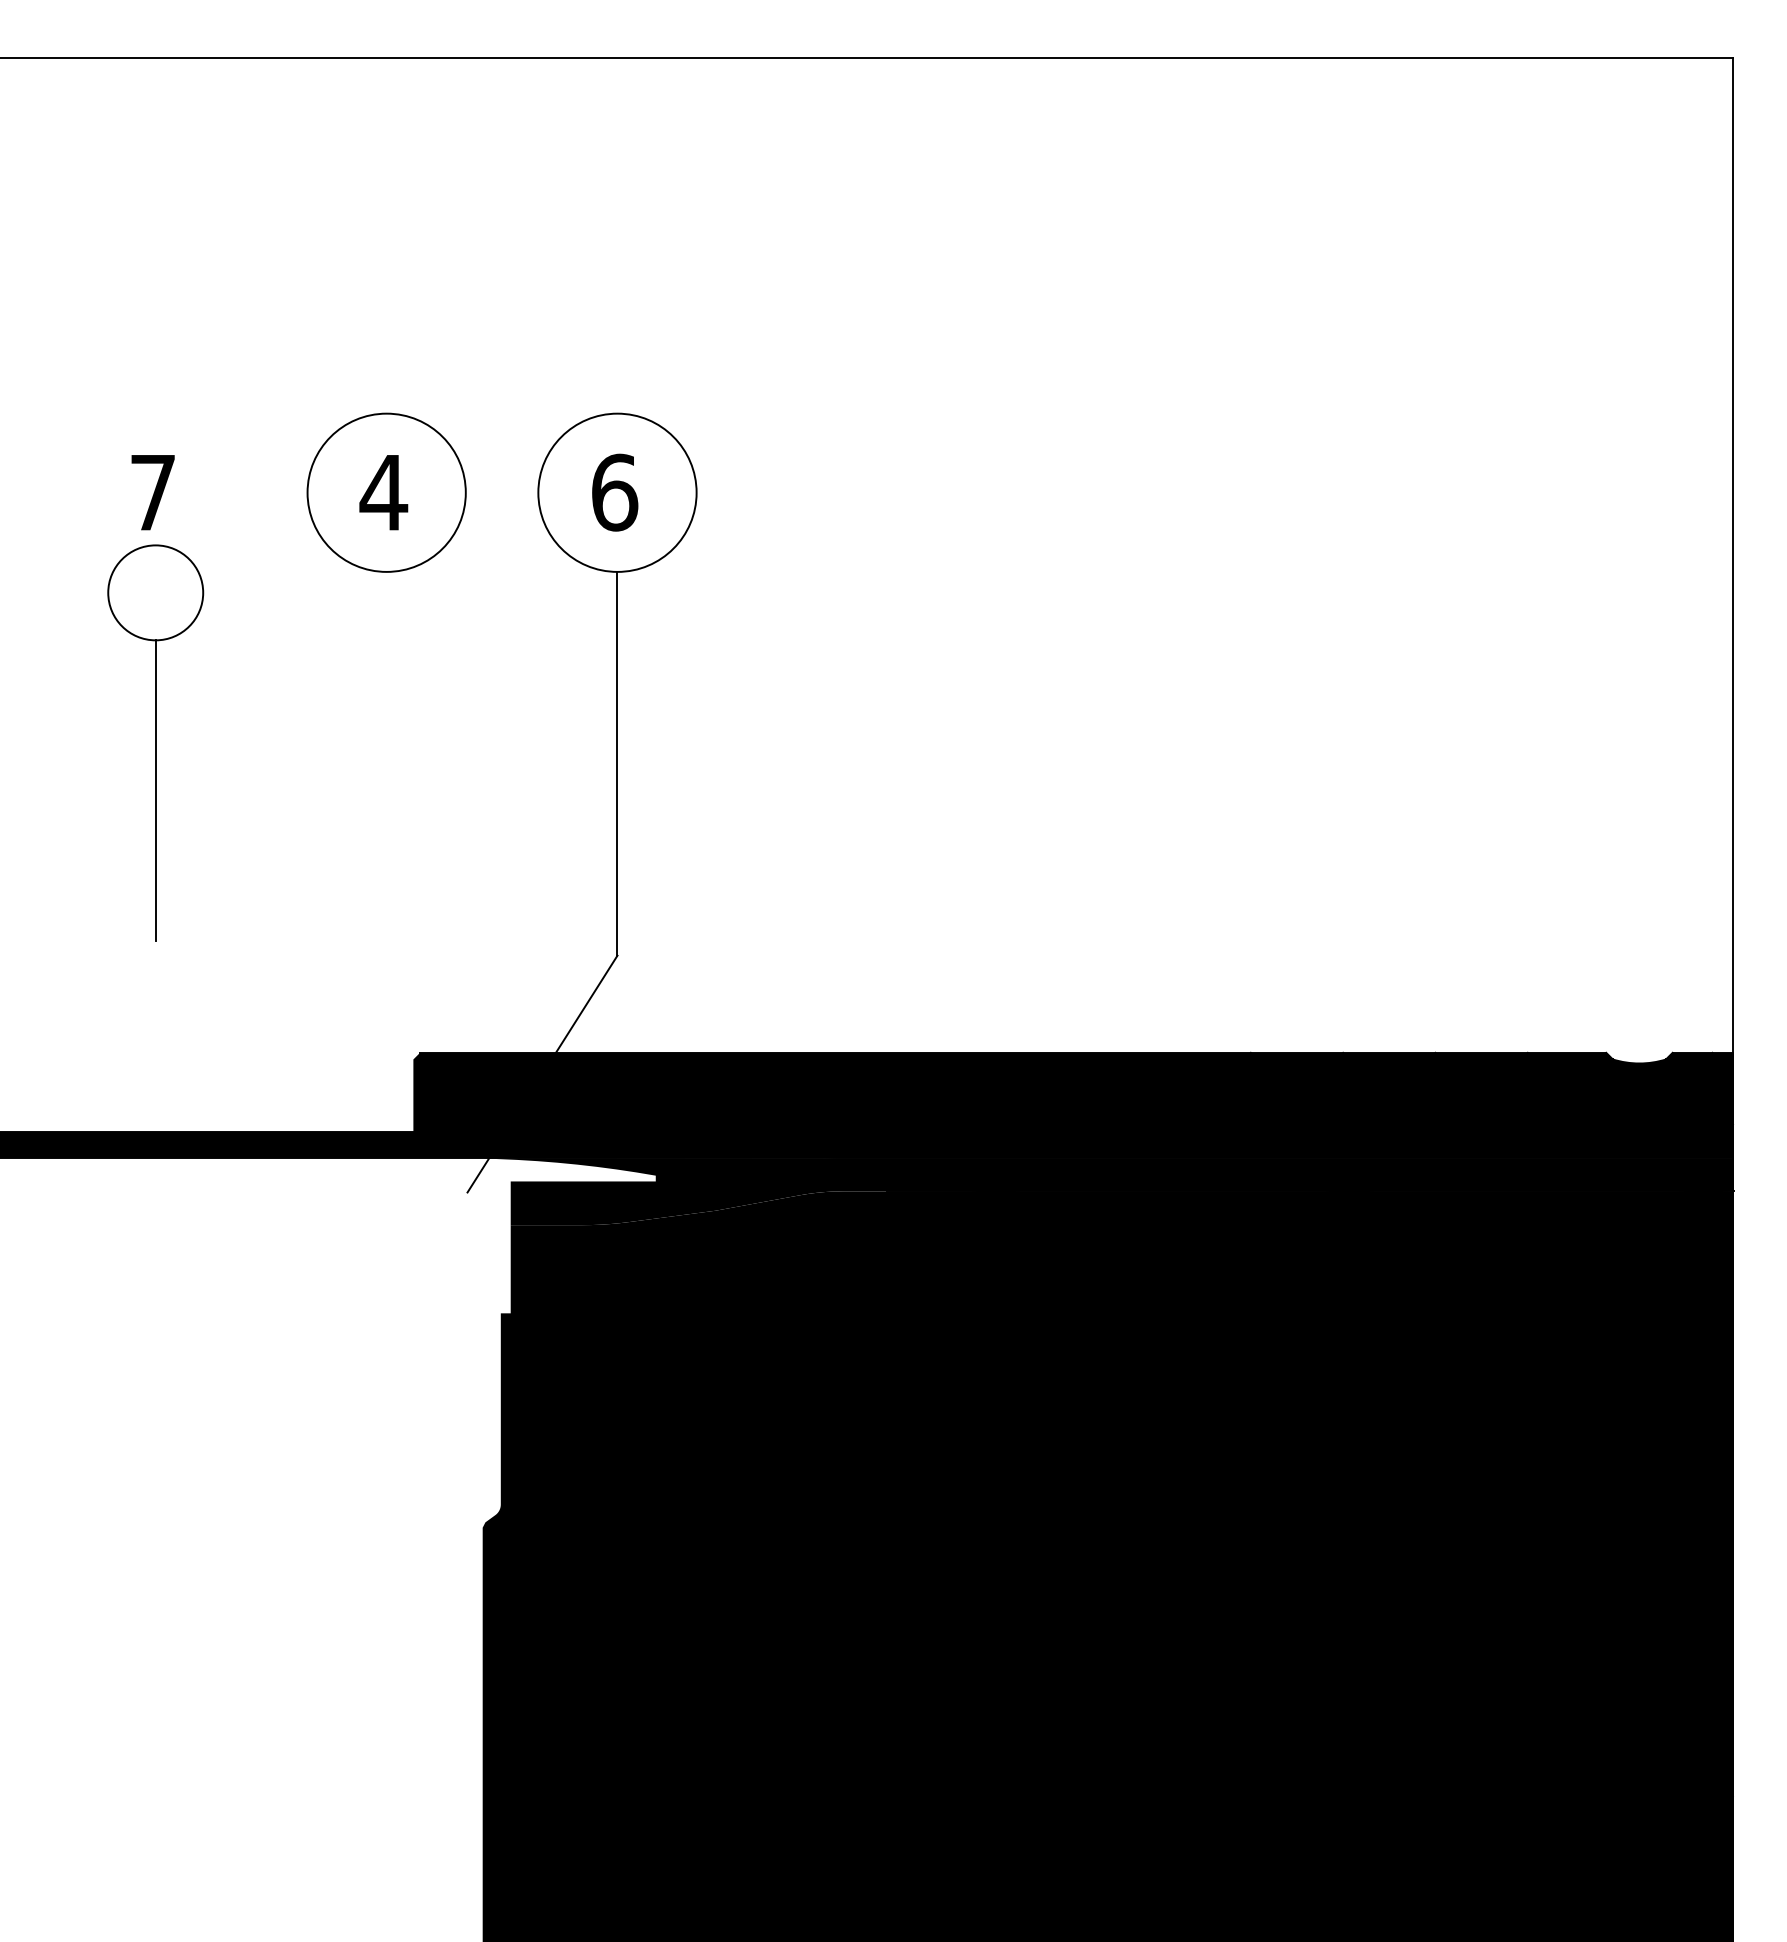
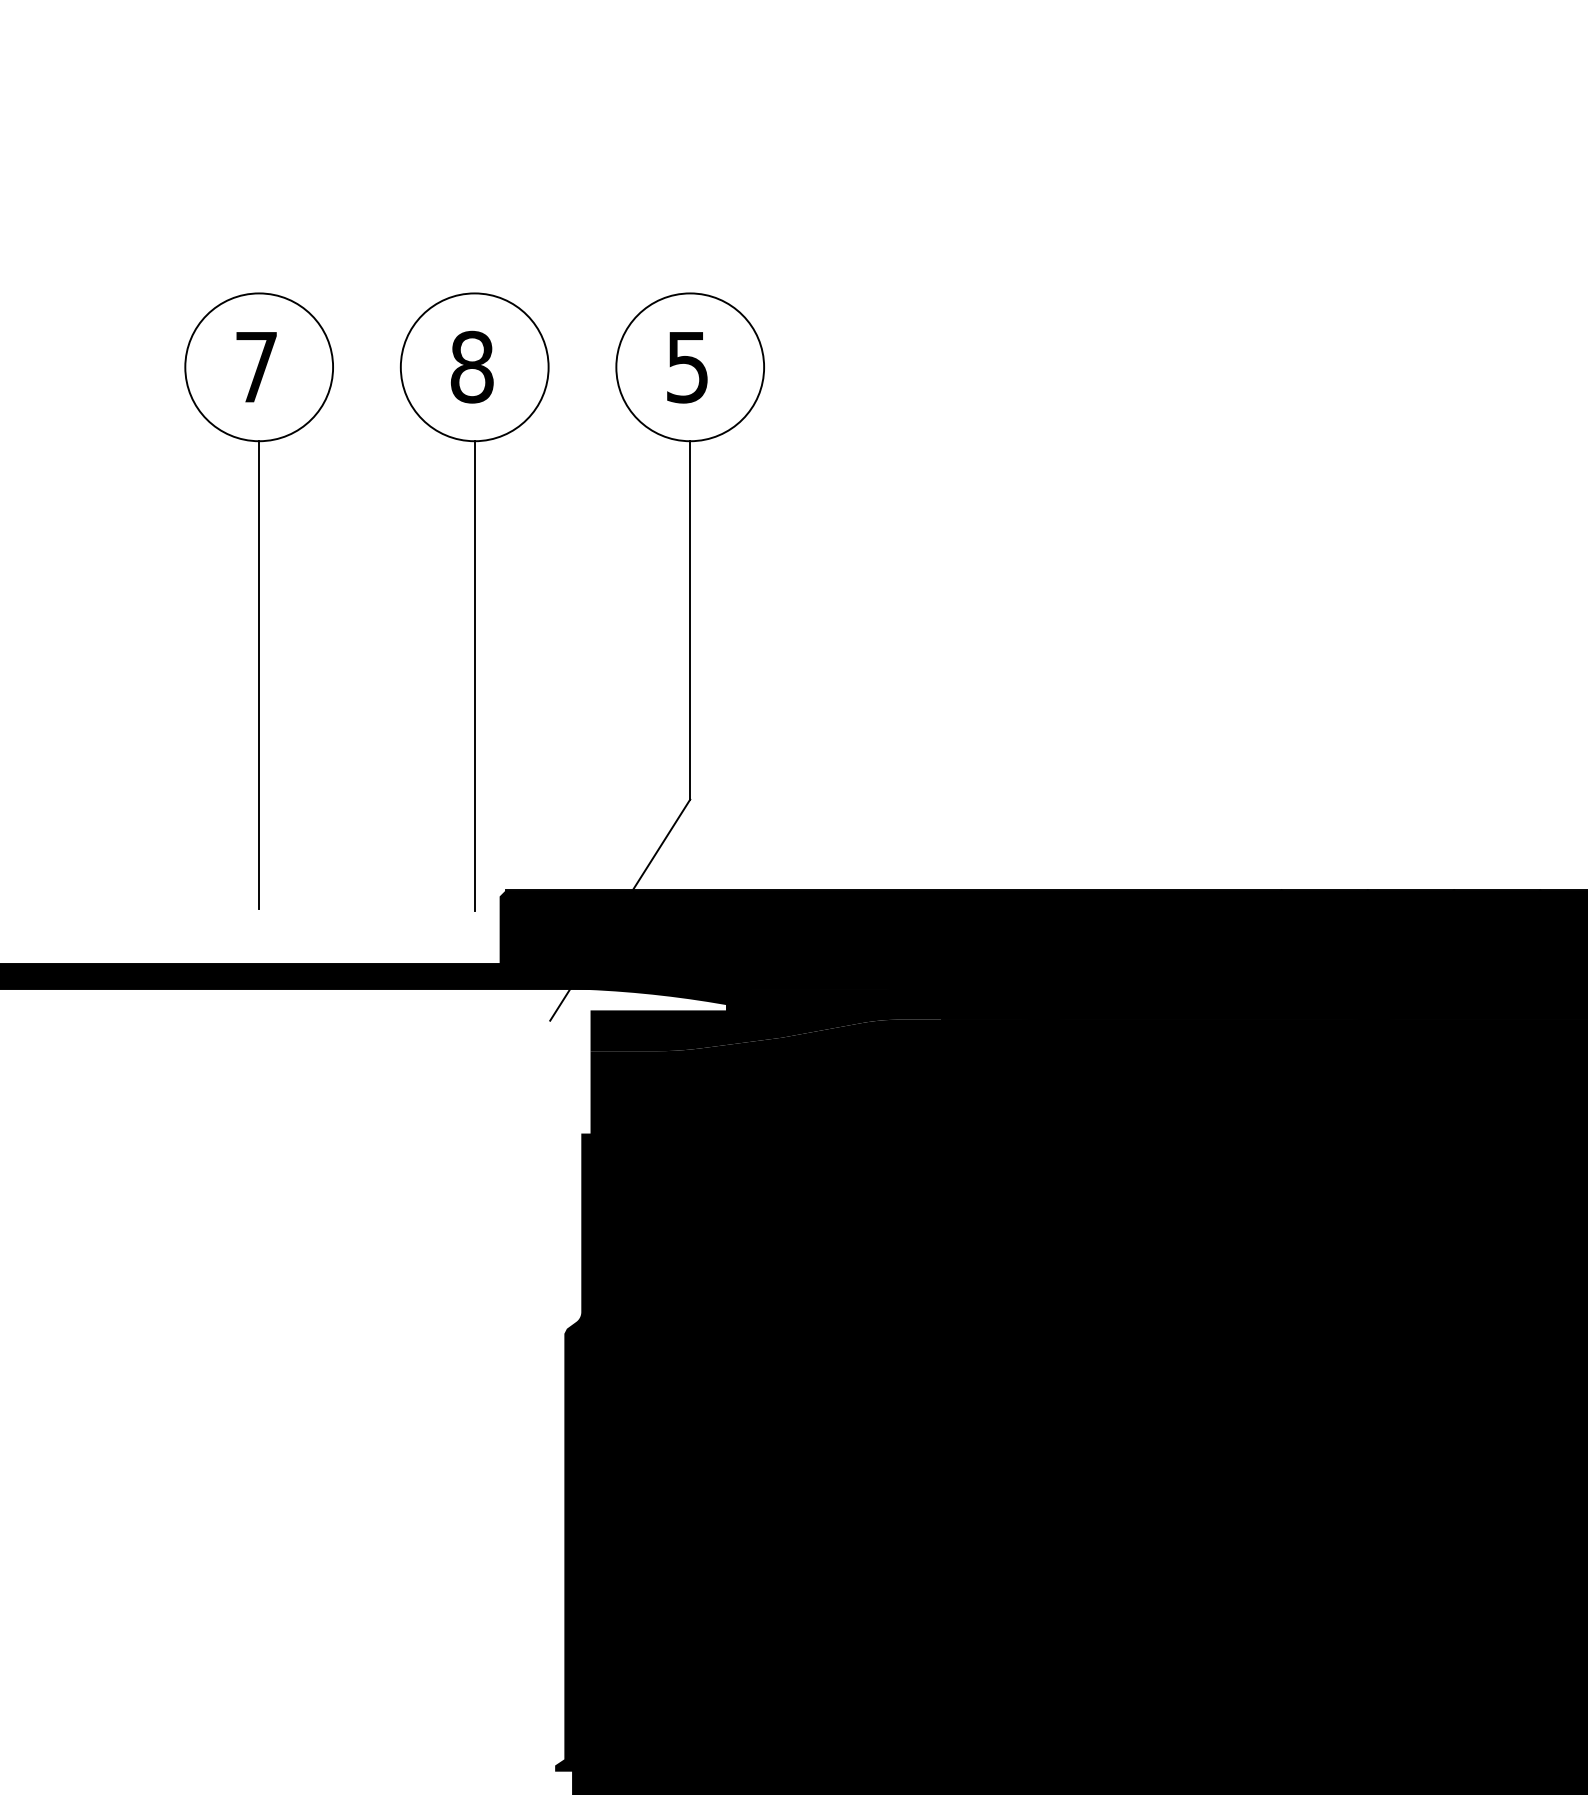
text: (383, 492) -> (471, 367), 4 -> 8
text: (615, 492) -> (688, 367), 6 -> 5
part: (155, 742) -> (258, 600), size x1.67
line: (386, 823) -> (474, 676), added

